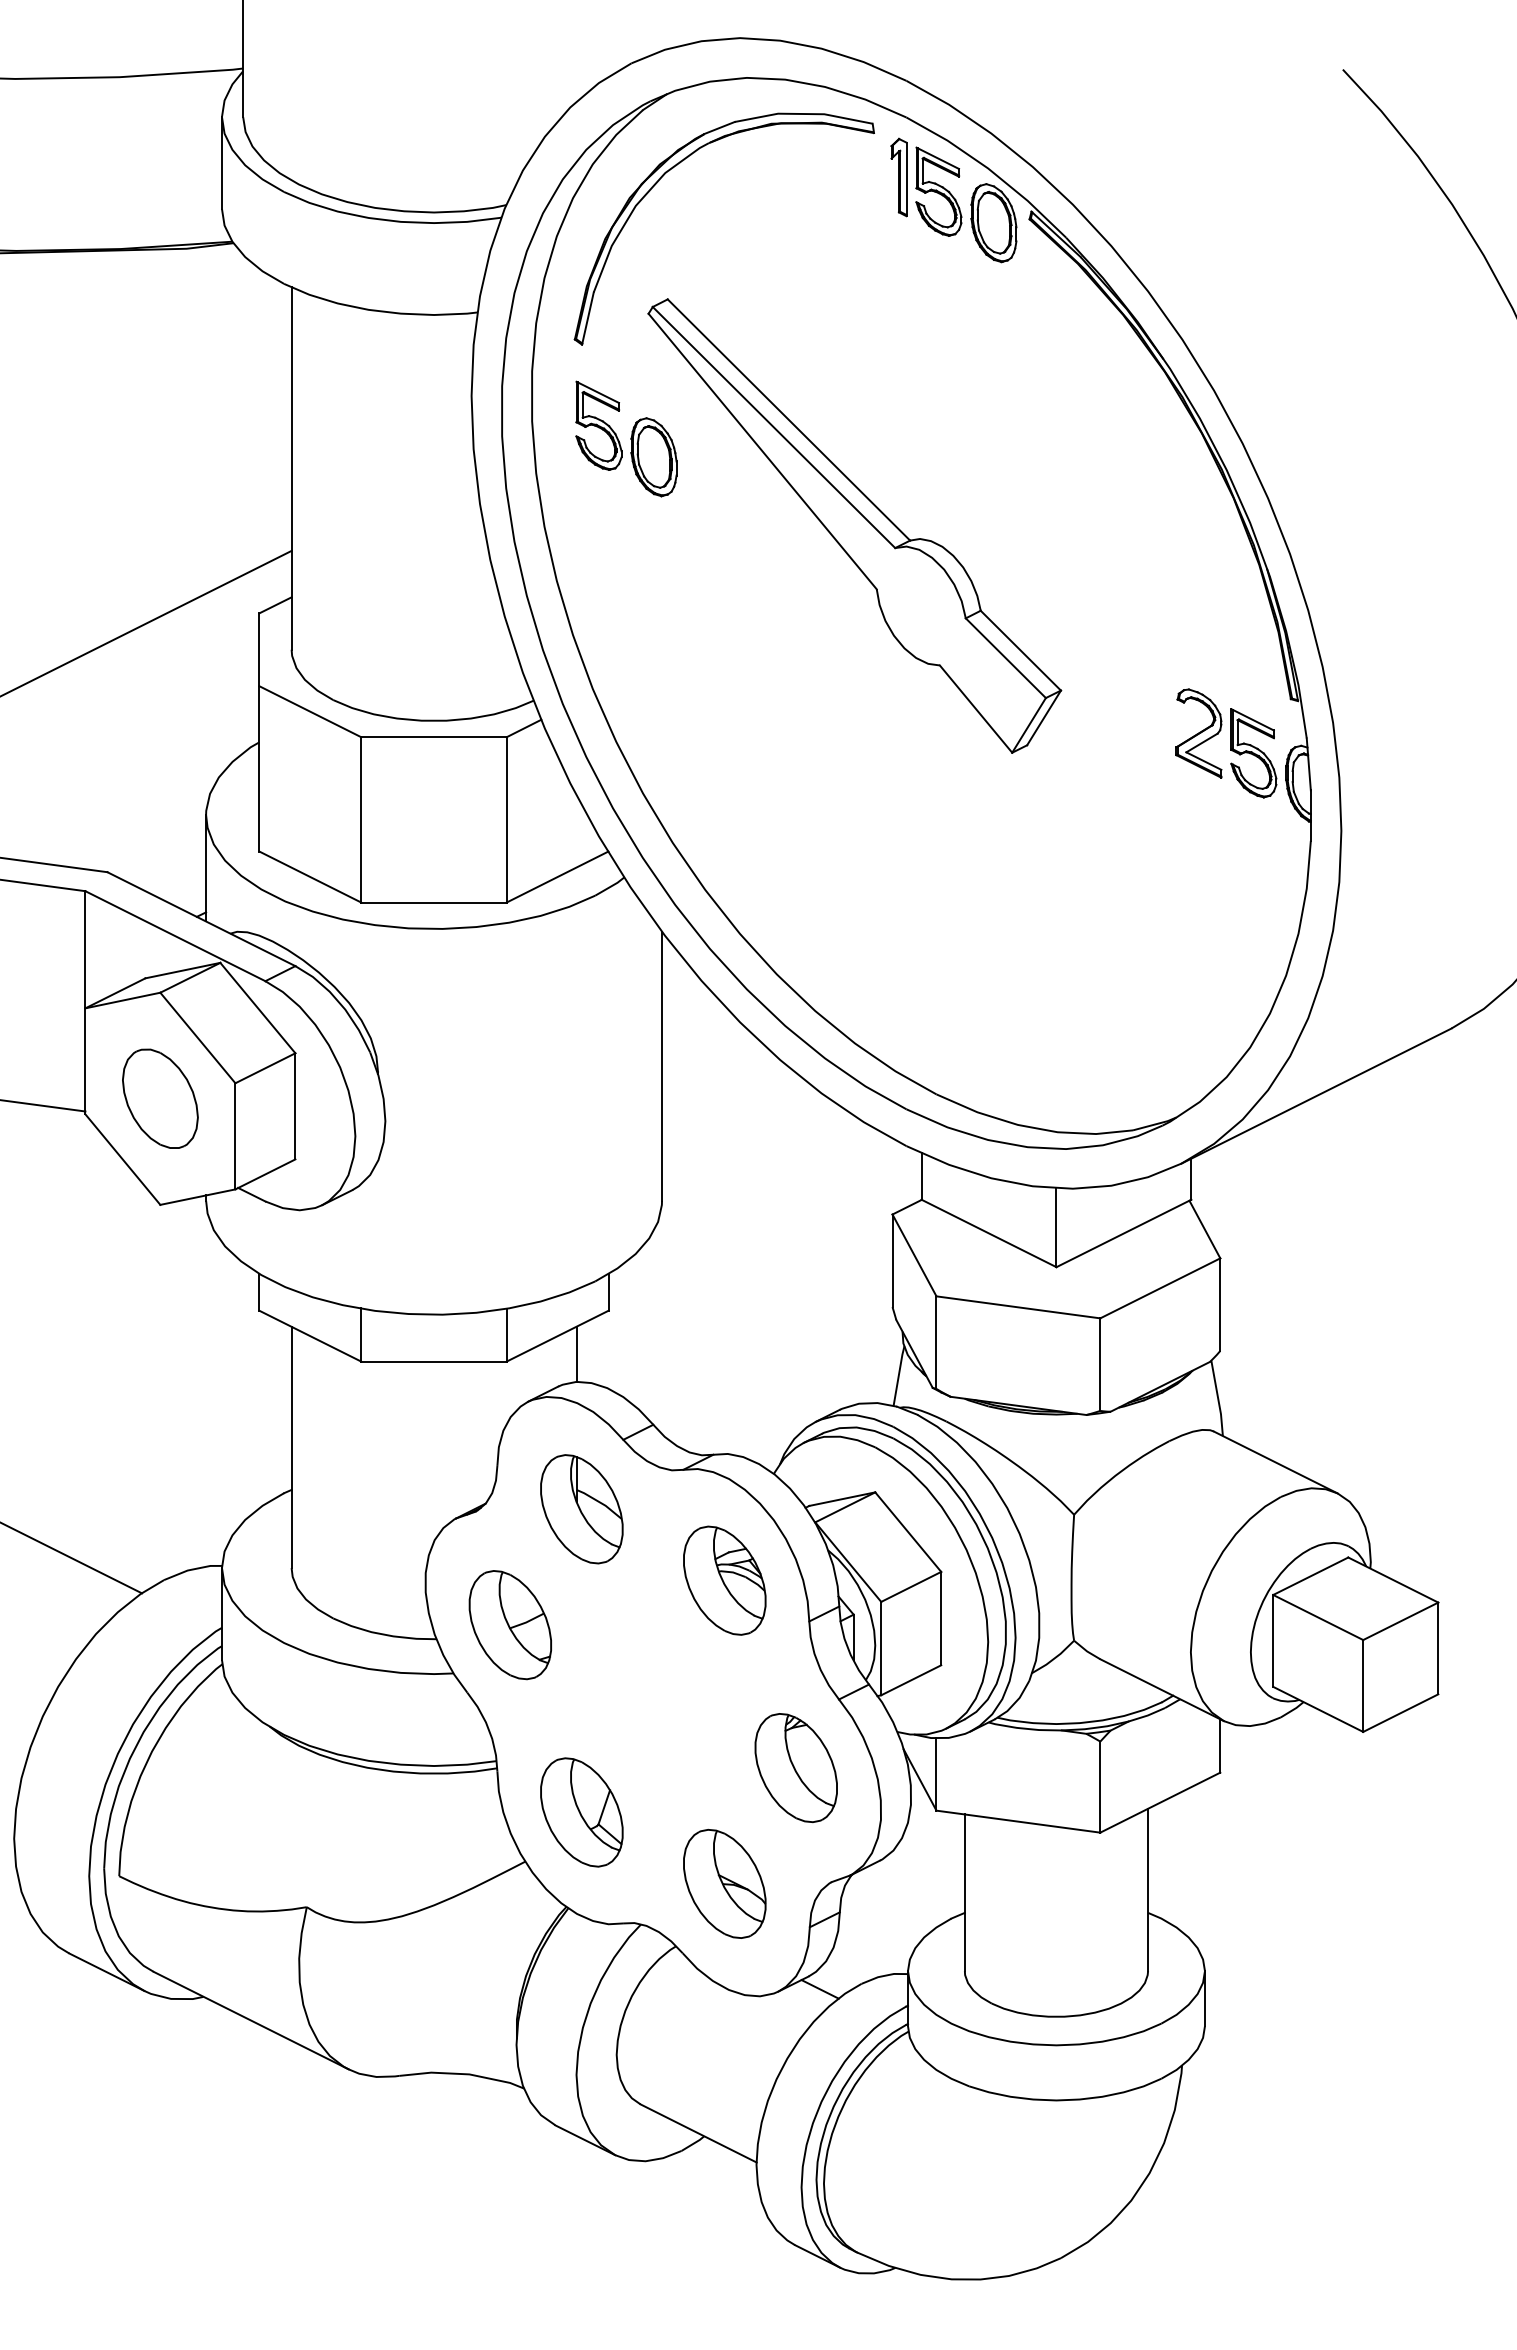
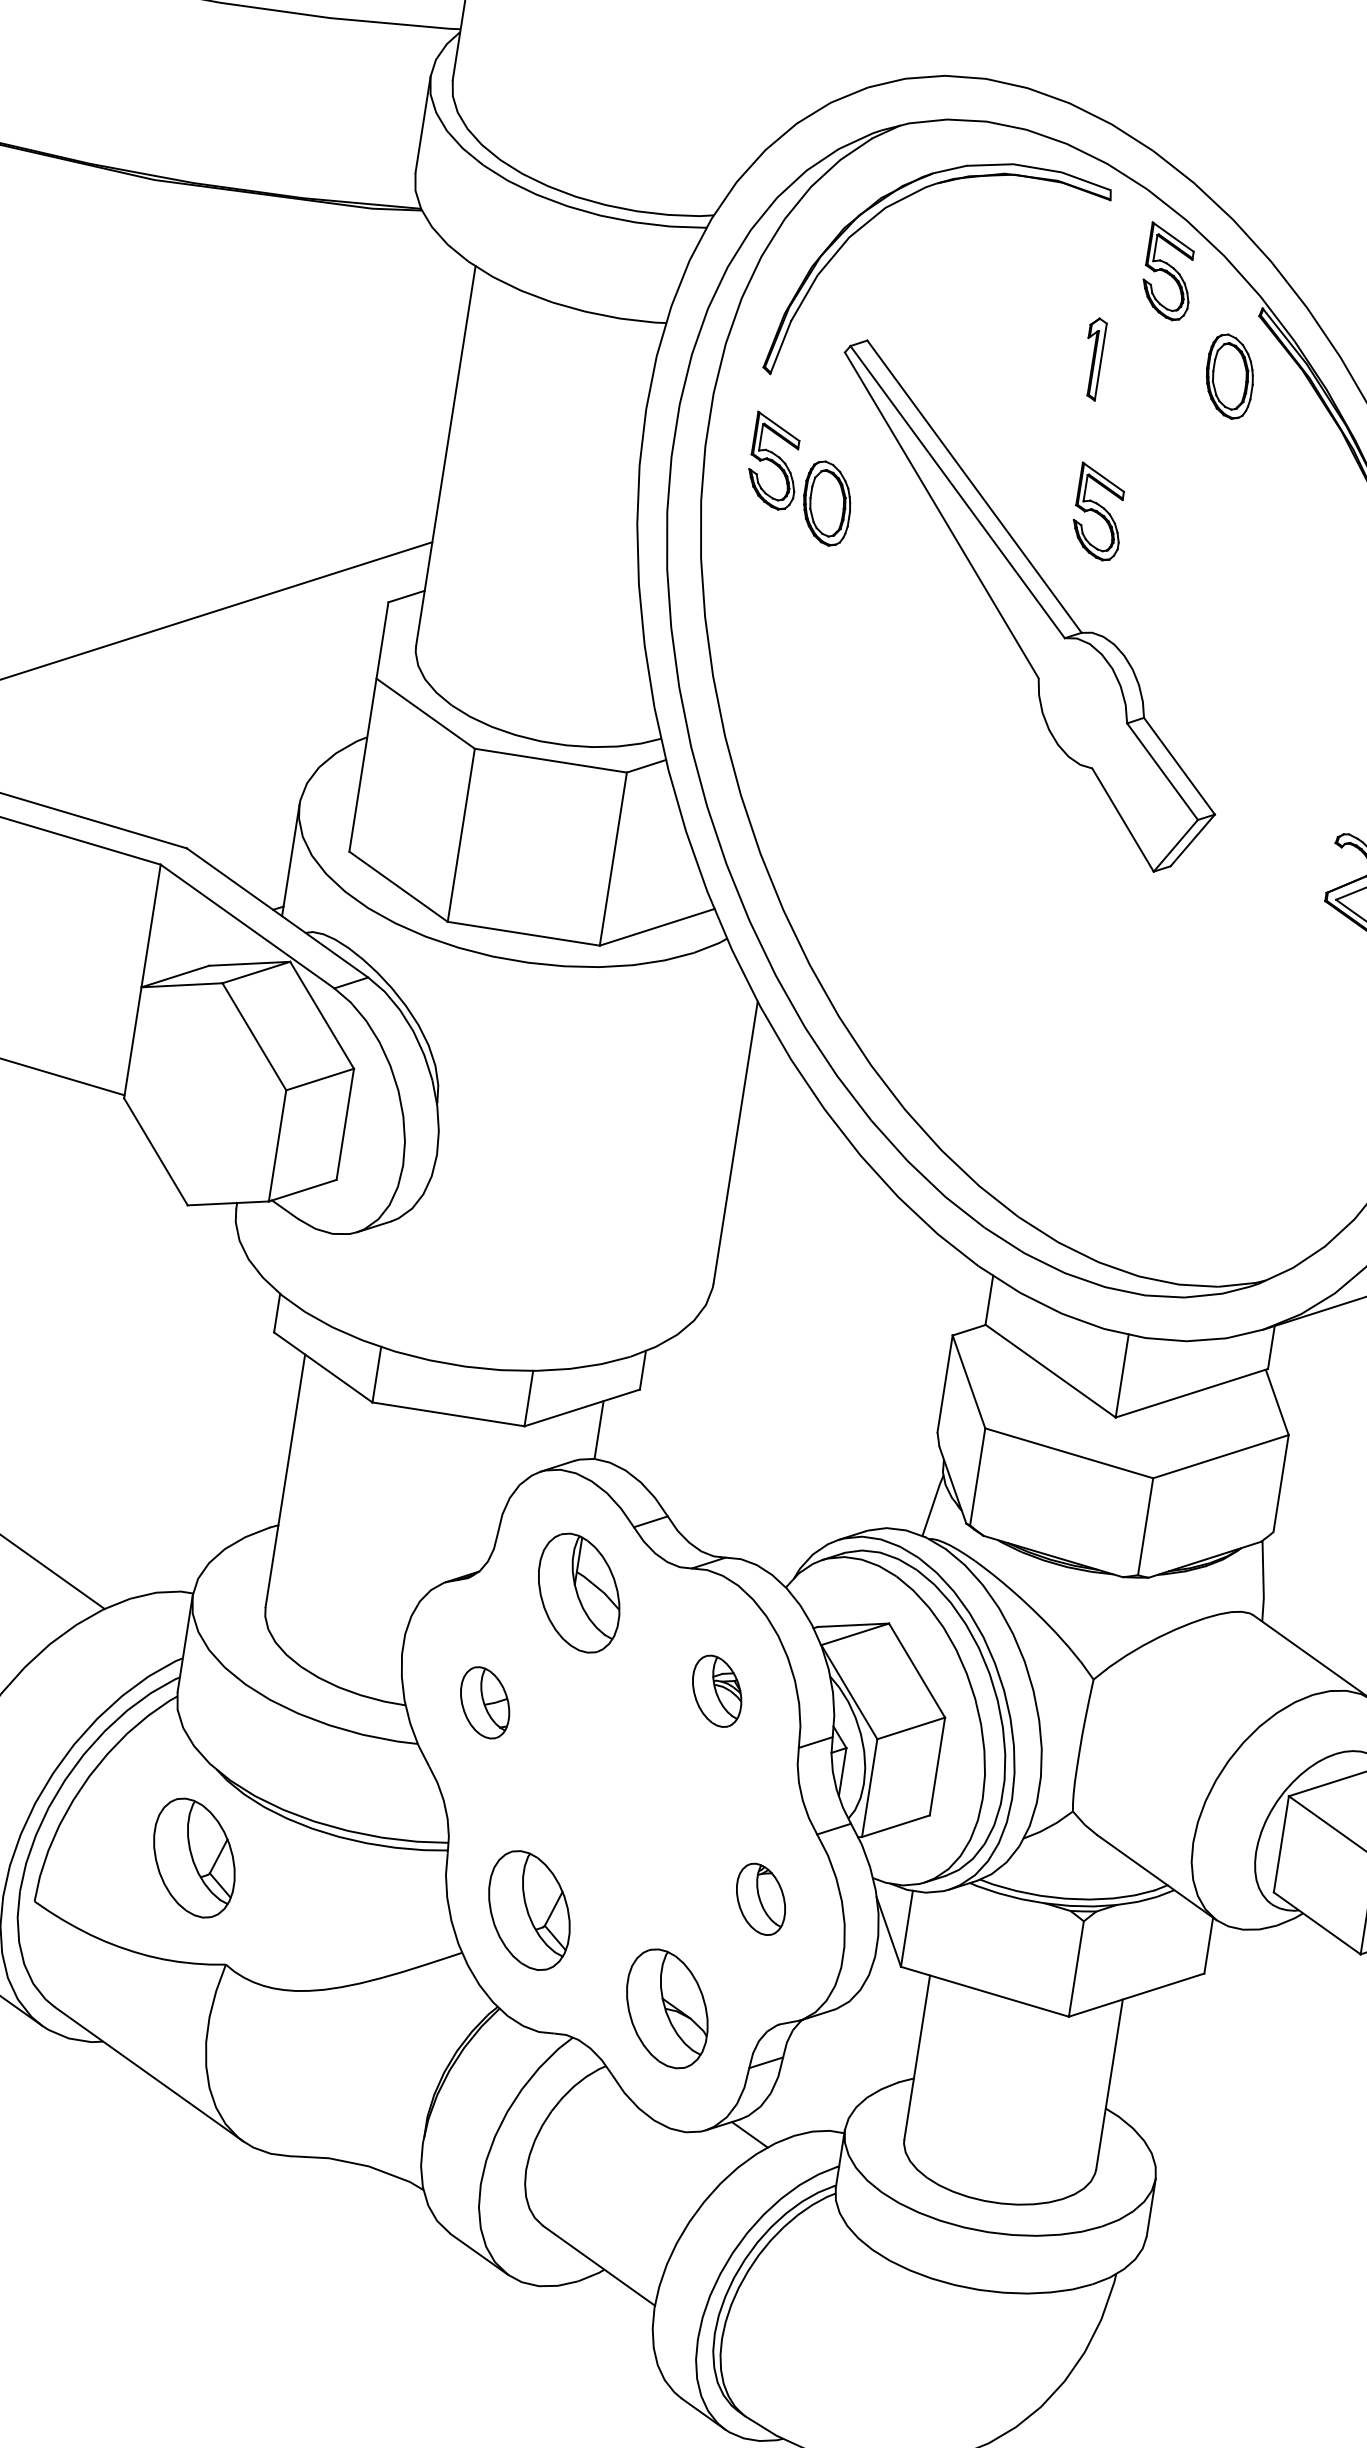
part: (898, 177) -> (1092, 358), moved
part: (993, 223) -> (1229, 376), moved
part: (908, 425) -> (1098, 512), added
part: (160, 1098) -> (205, 1094), removed
part: (724, 1580) -> (716, 1691), size x0.6
part: (509, 1625) -> (484, 1702), size x0.6
part: (795, 1768) -> (760, 1899), size x0.6
part: (261, 1812) -> (194, 1858), added

